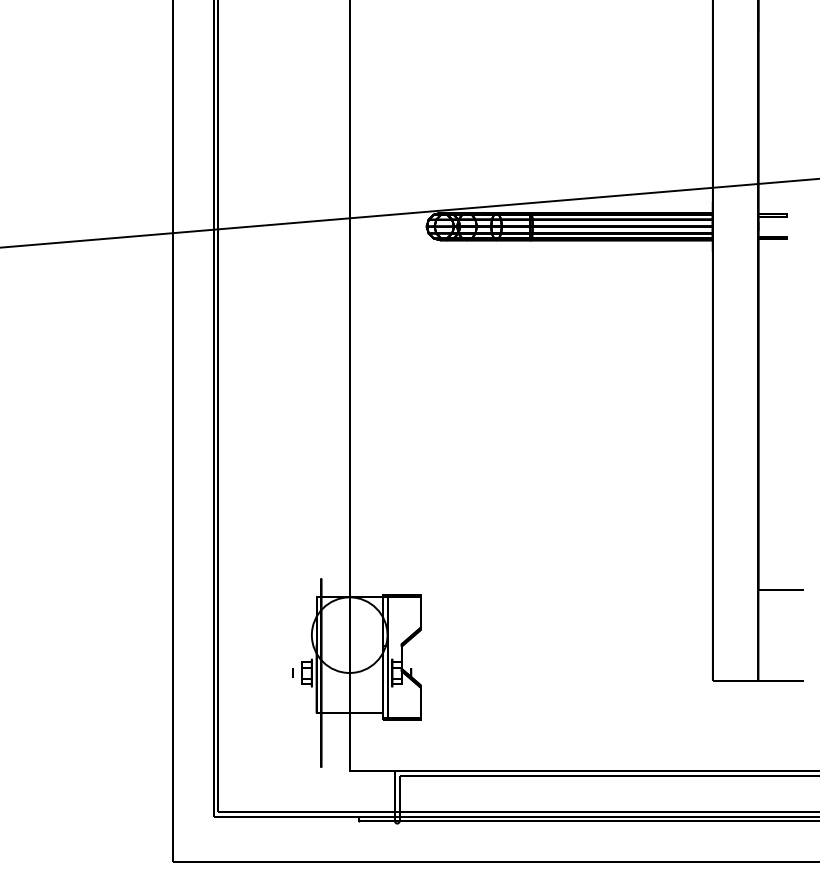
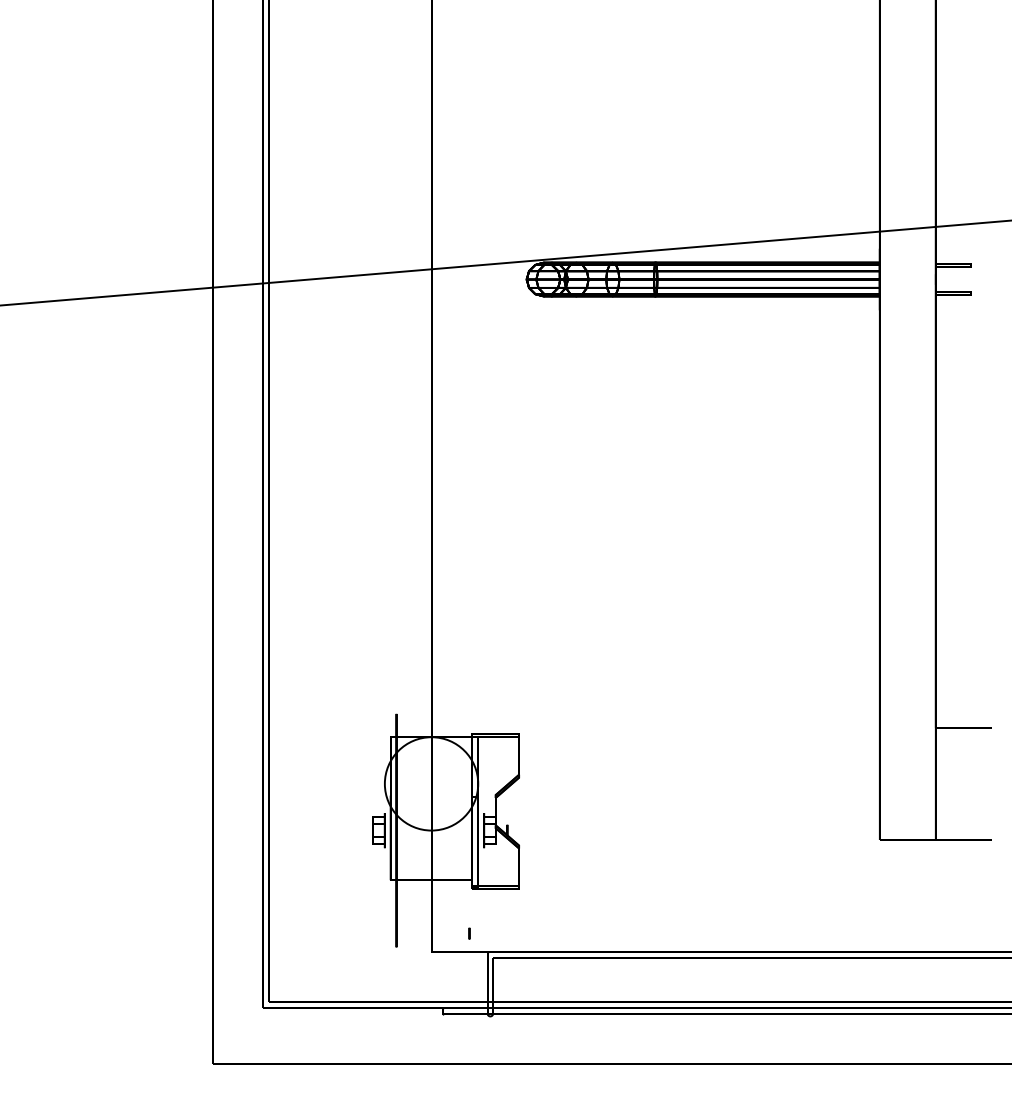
circle: (292, 672) -> (469, 933), moved

